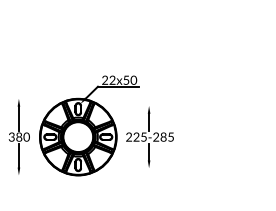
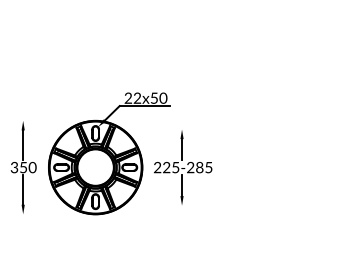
text: (19, 136) -> (23, 166), 380 -> 350

